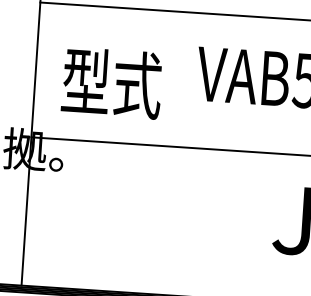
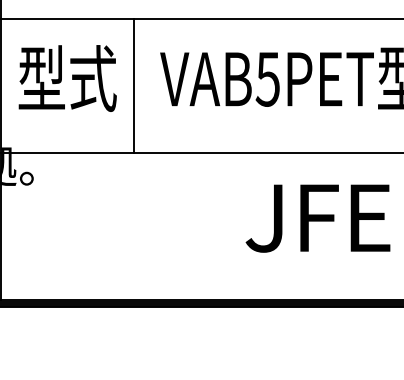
line: (170, 79) -> (134, 86), added
text: (111, 83) -> (67, 78), moved

